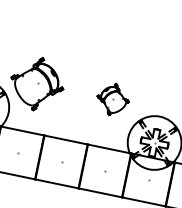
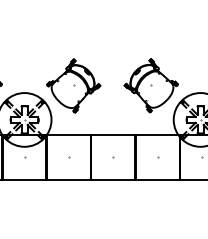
part: (112, 99) -> (150, 85), size x1.67

